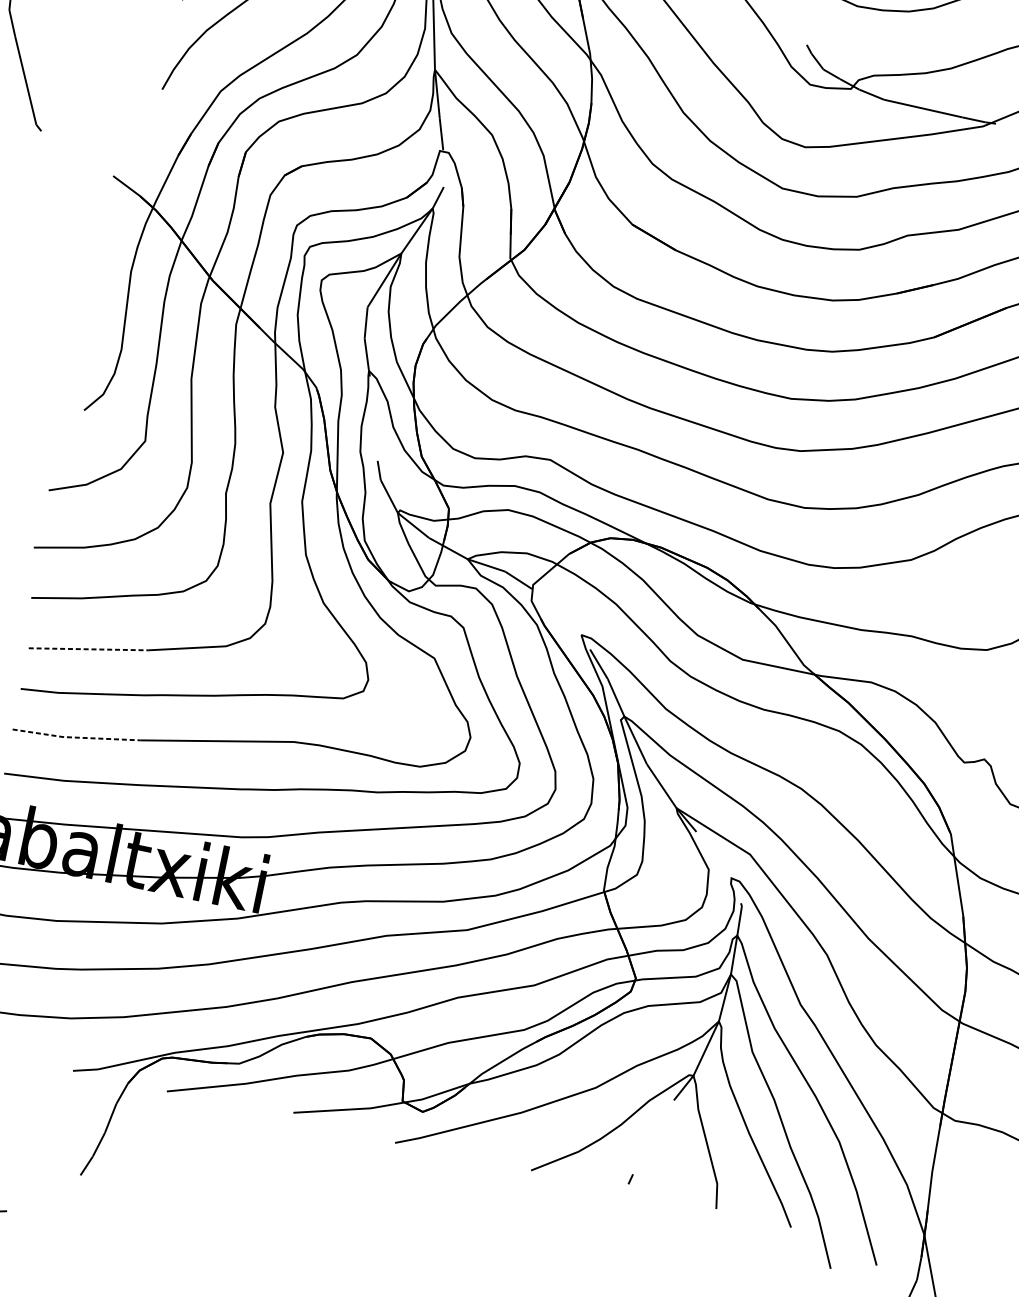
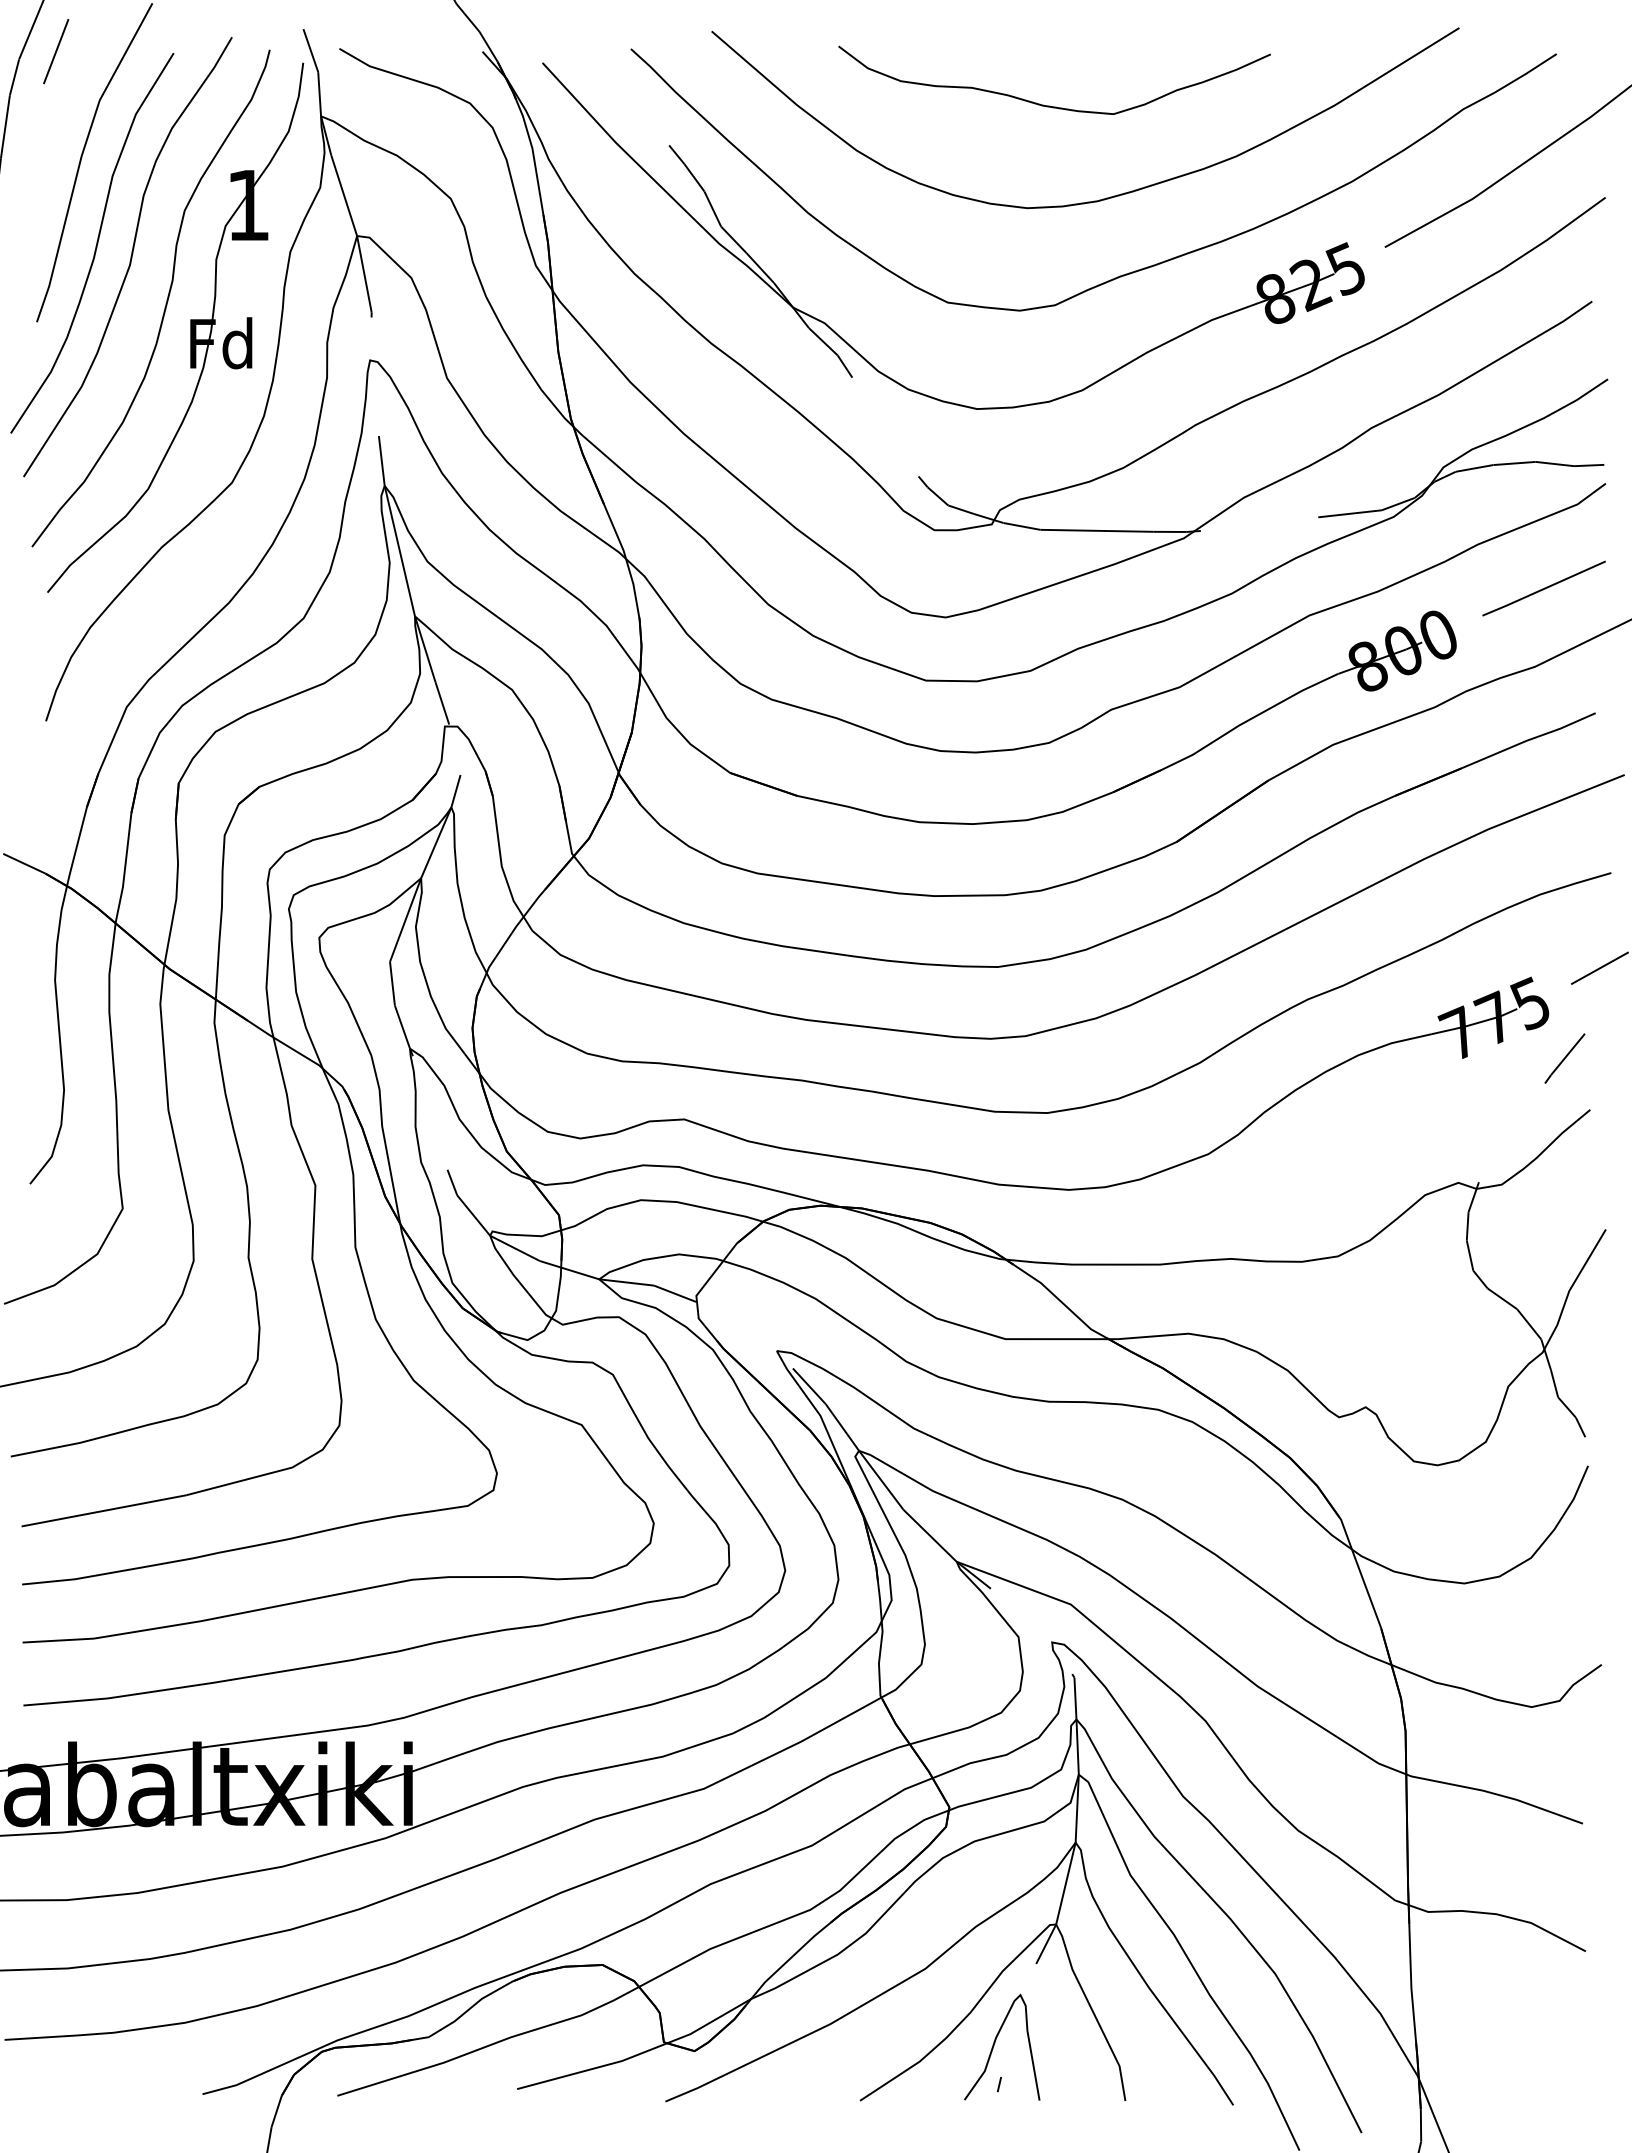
line: (88, 648) -> (103, 1510), dashed -> solid
line: (75, 737) -> (111, 1635), dashed -> solid
curve: (633, 1150) -> (995, 2043), added

